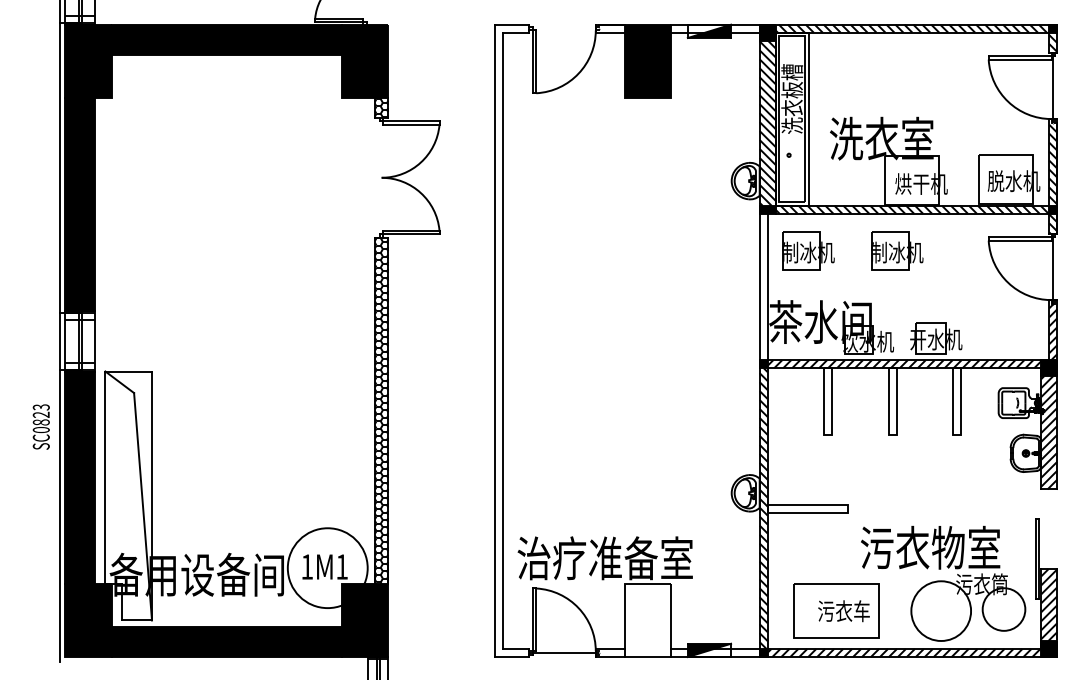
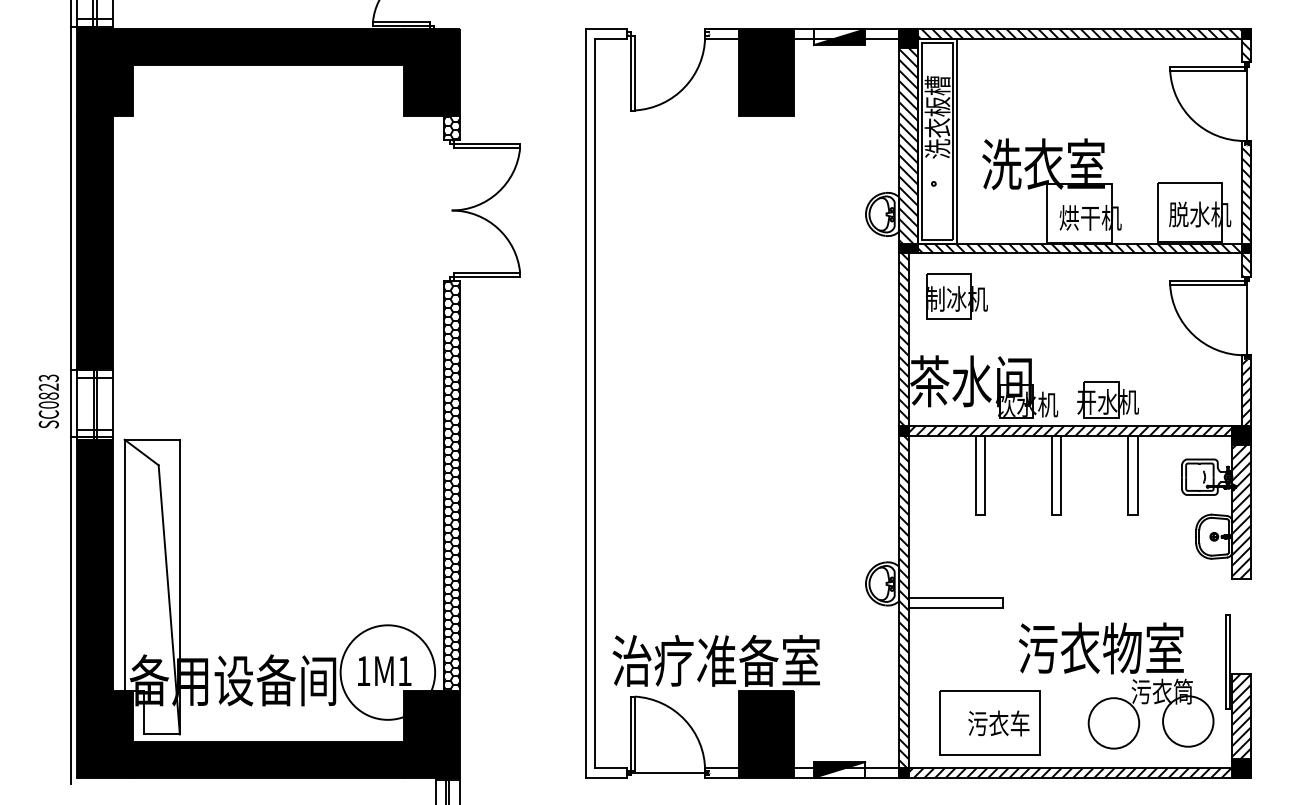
part: (896, 250) -> (1061, 296), removed
hatch: (763, 286) -> (903, 339), added
text: (41, 427) -> (48, 401), moved
circle: (940, 611) -> (1113, 723), size x0.71
fill: (647, 620) -> (766, 734), added

